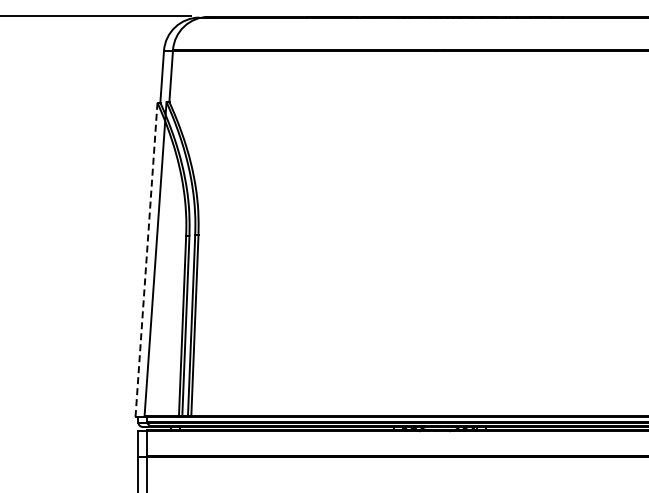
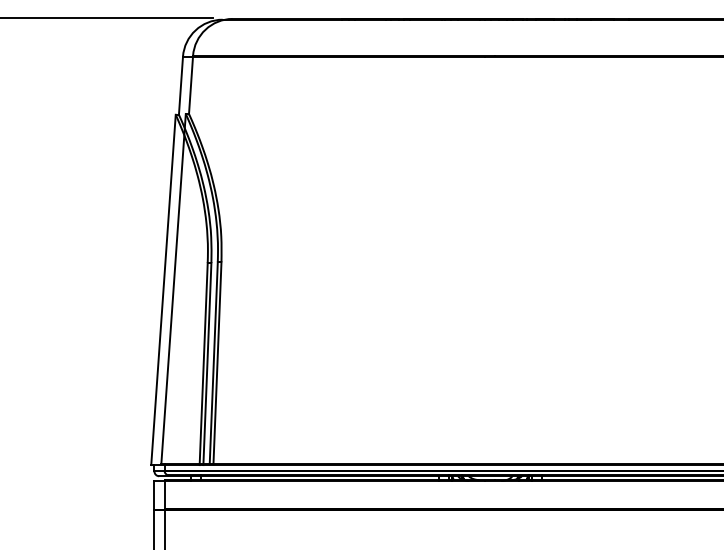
line: (146, 260) -> (163, 290), dashed -> solid

